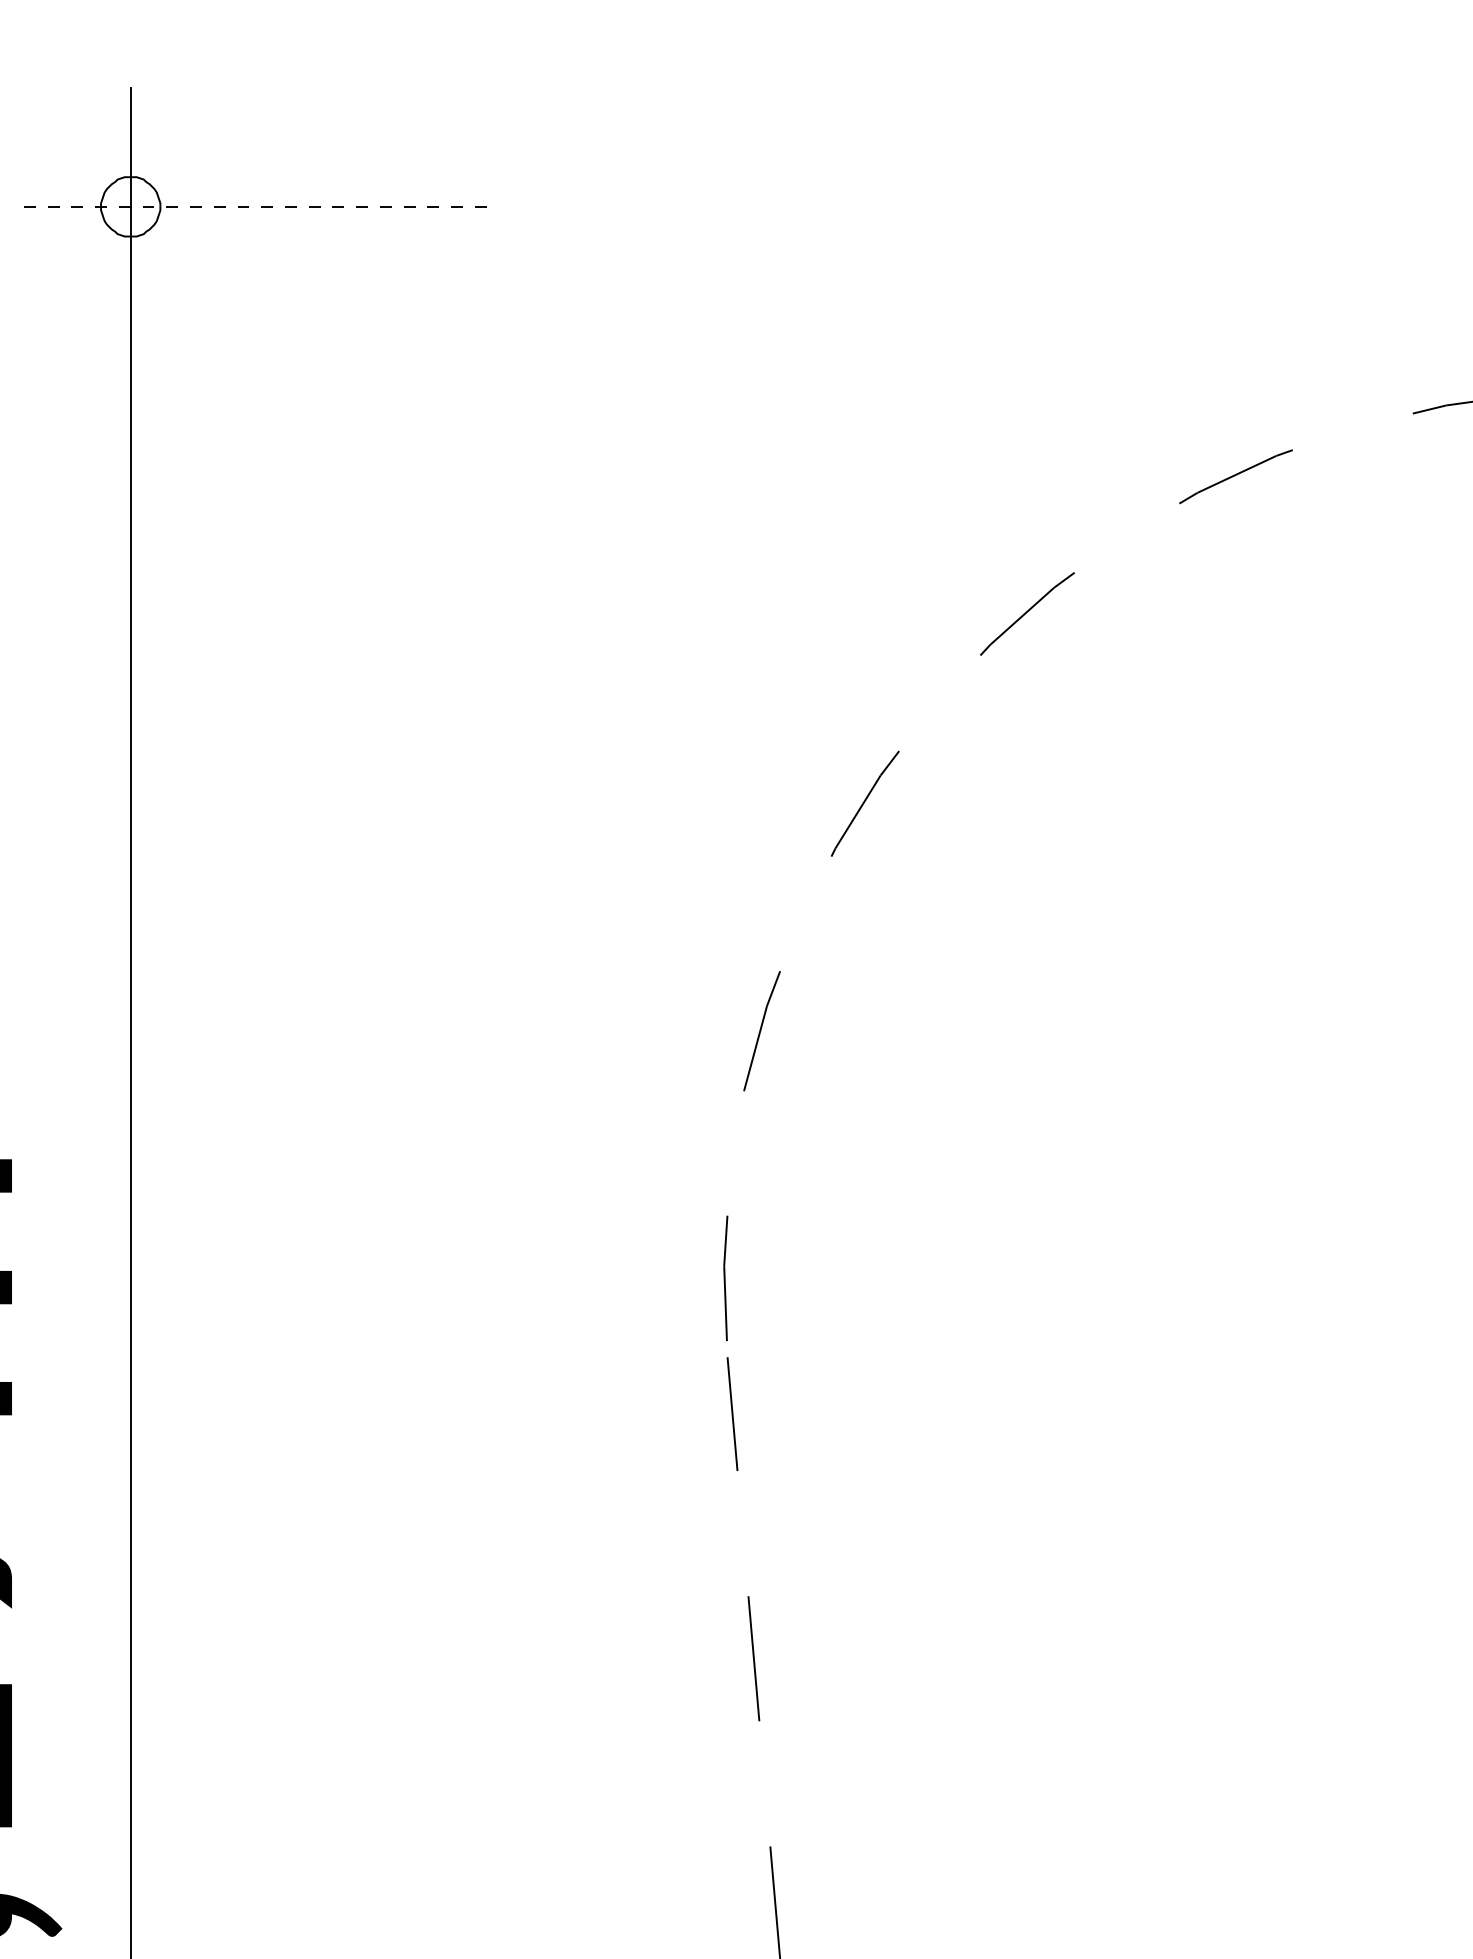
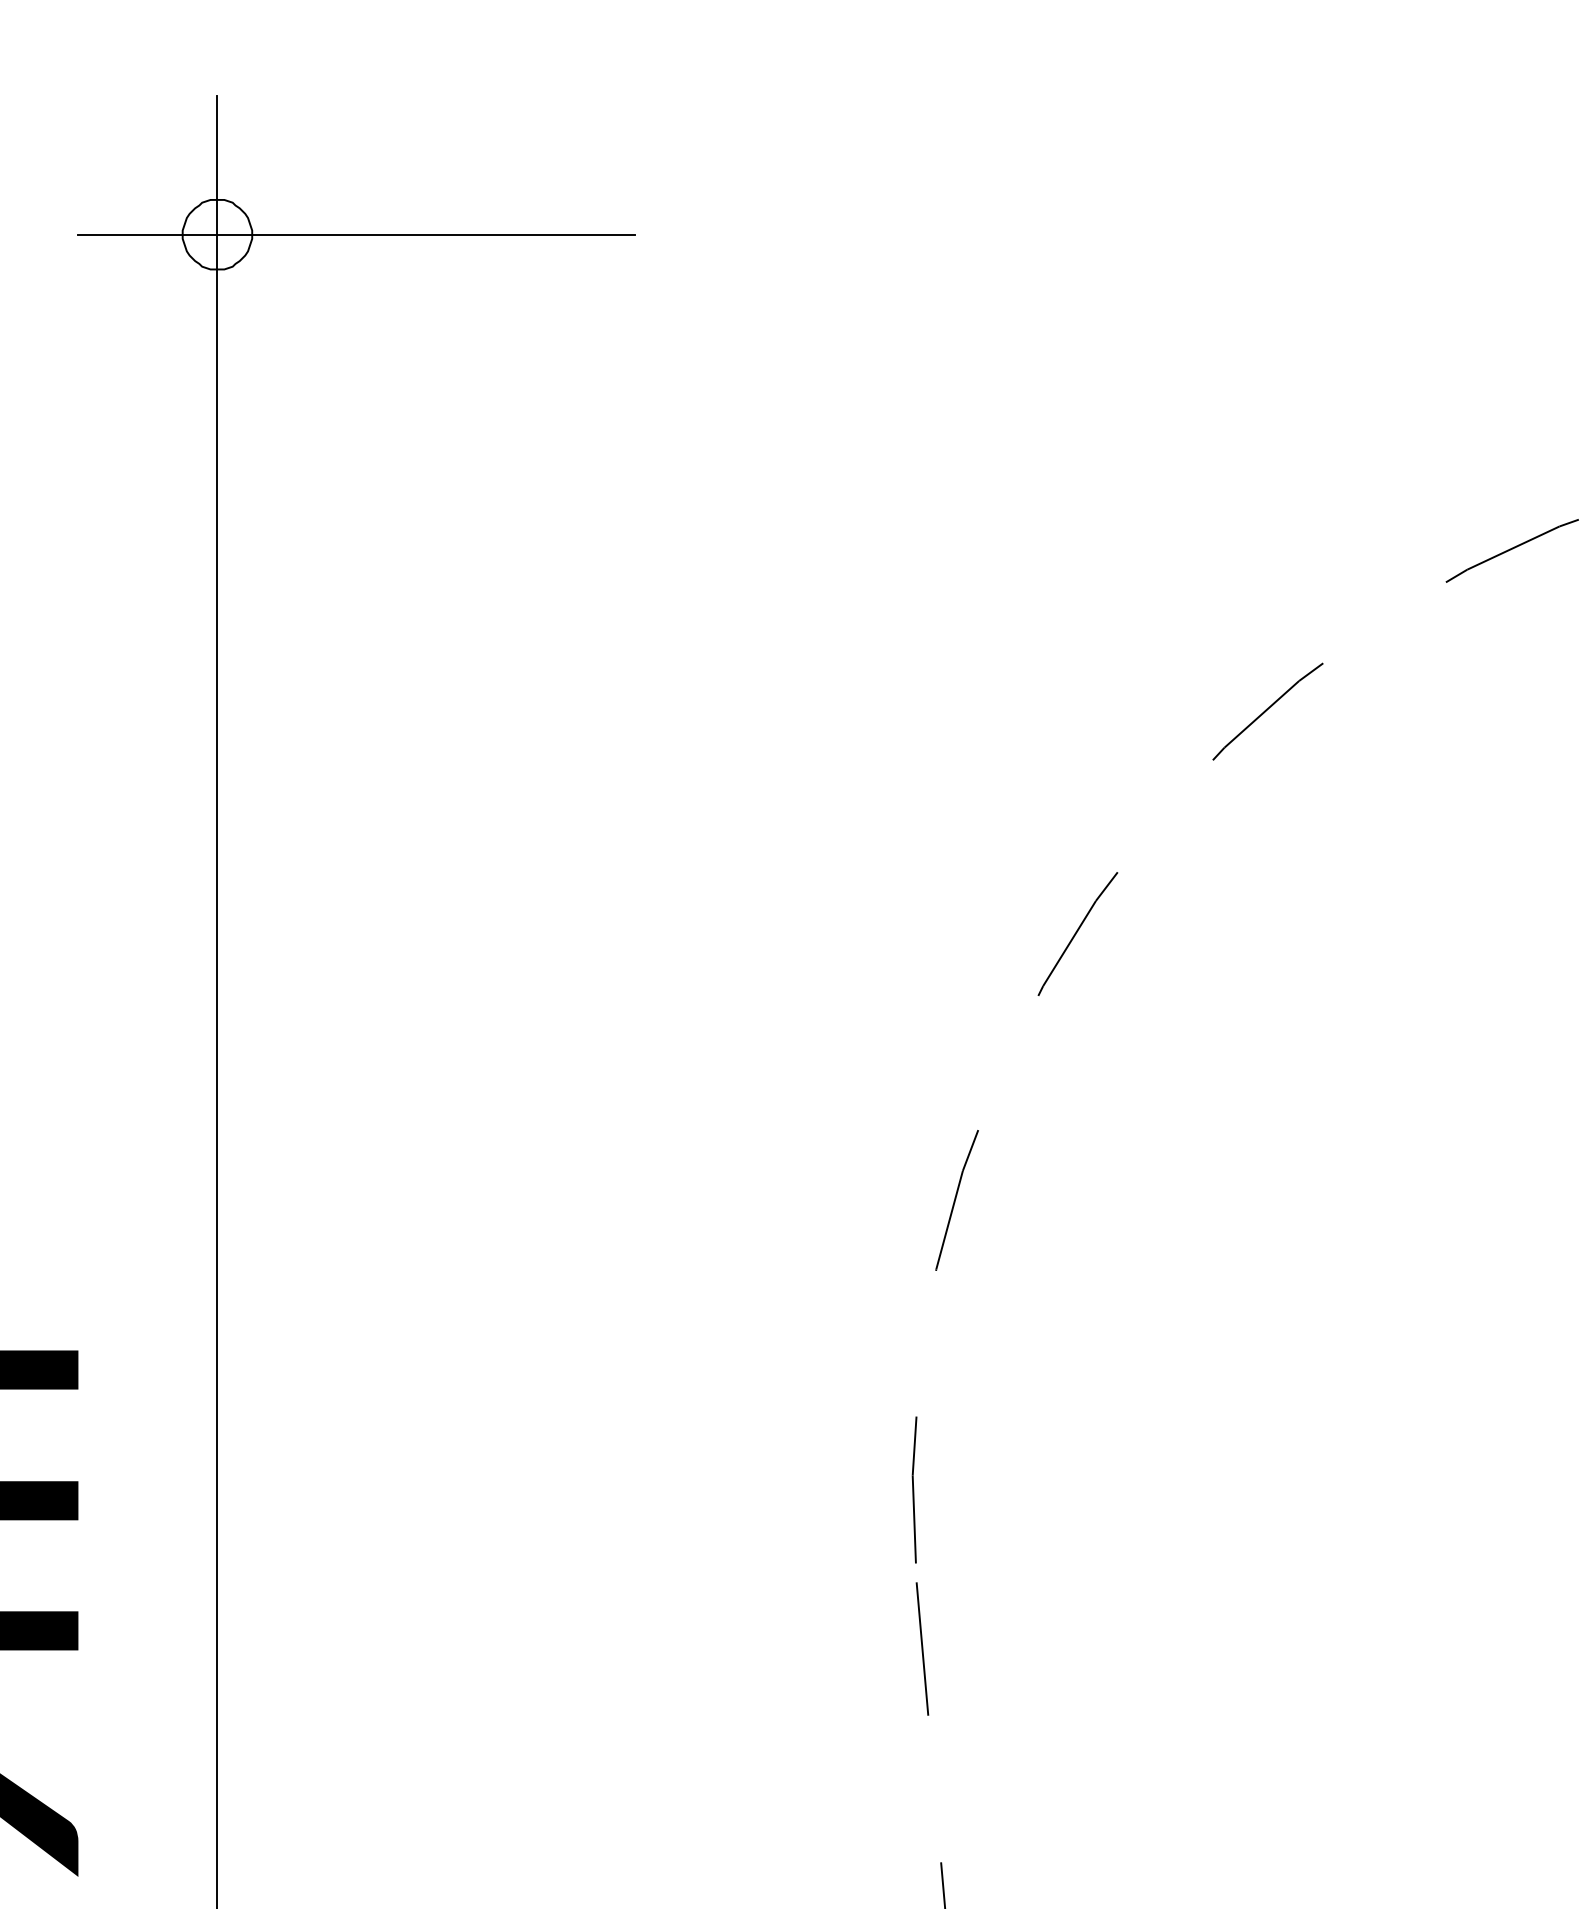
line: (248, 206) -> (355, 234), dashed -> solid

